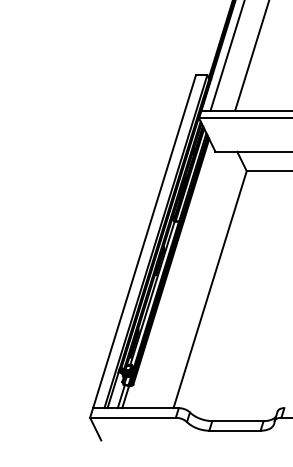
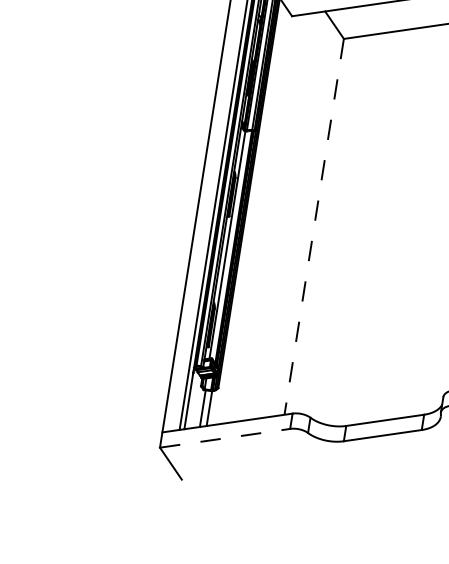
line: (209, 290) -> (313, 228), solid -> dashed
line: (132, 417) -> (224, 437), solid -> dashed

